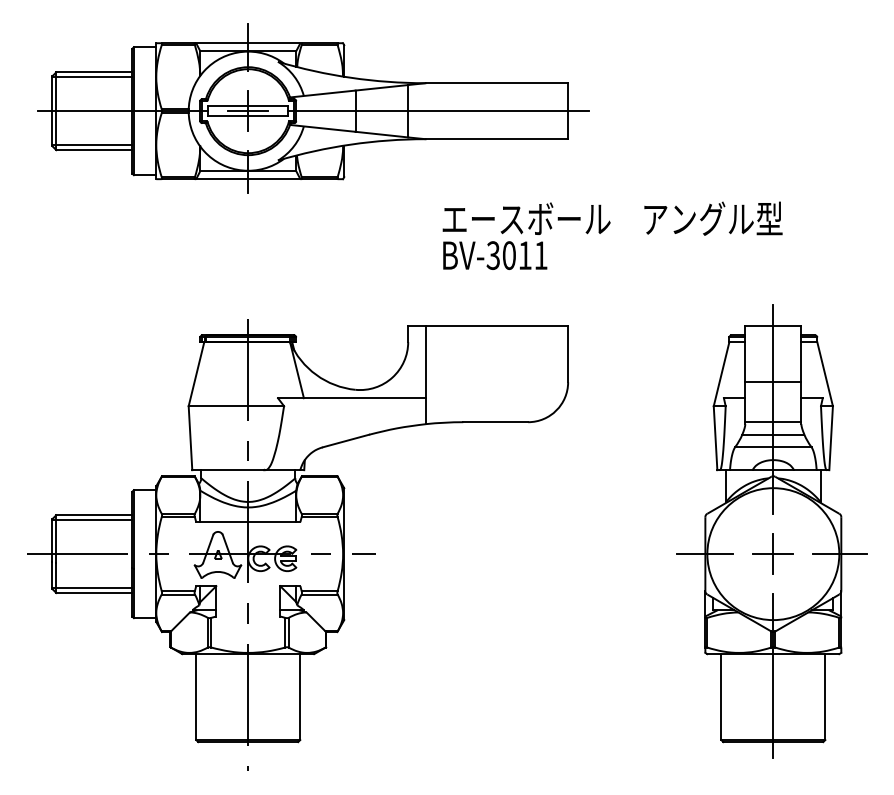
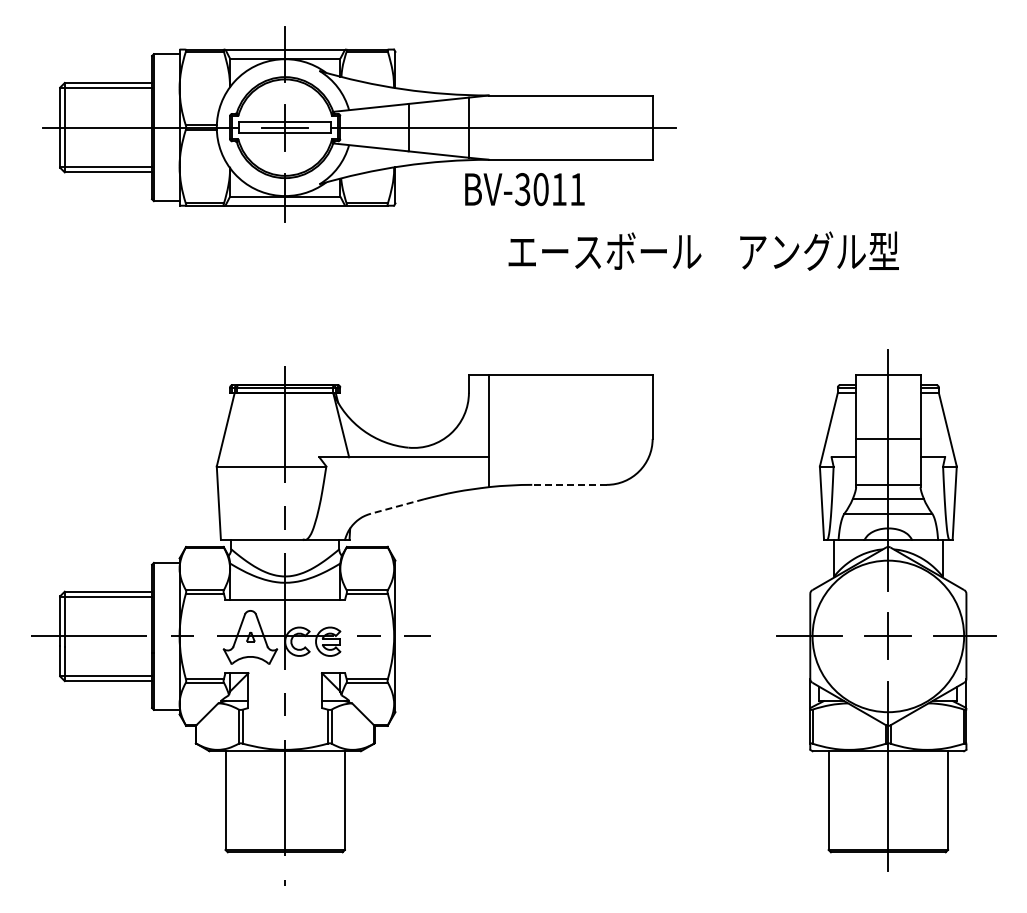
text: (494, 255) -> (524, 189), moved
line: (494, 421) -> (568, 484), solid -> dashed
line: (346, 441) -> (397, 506), solid -> dashed

